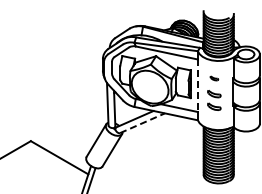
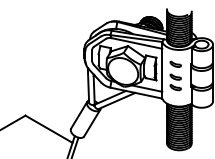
part: (214, 78) -> (175, 64), size x1.67
line: (197, 86) -> (161, 70), dashed -> solid
line: (142, 123) -> (116, 101), dashed -> solid

